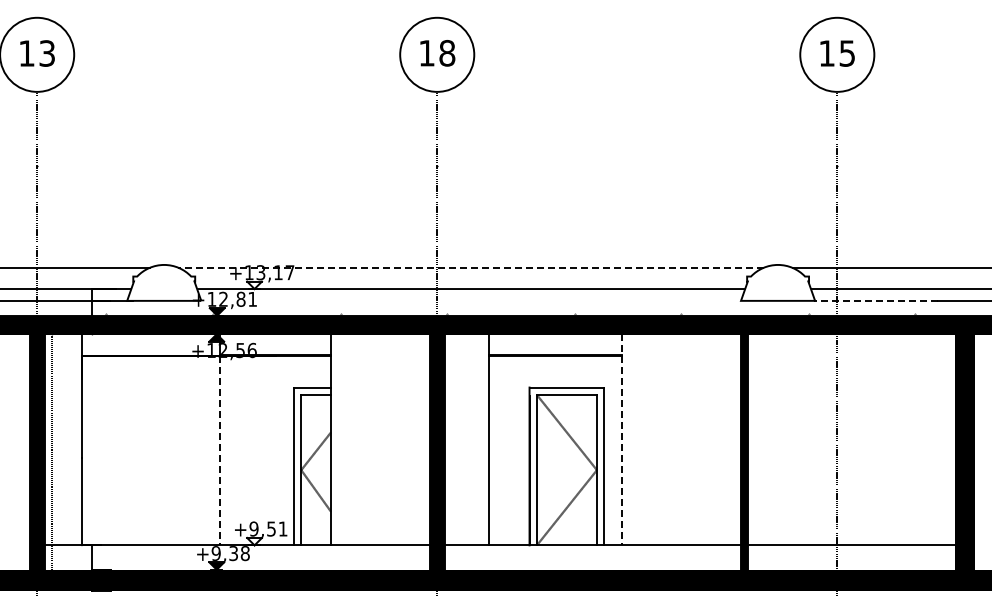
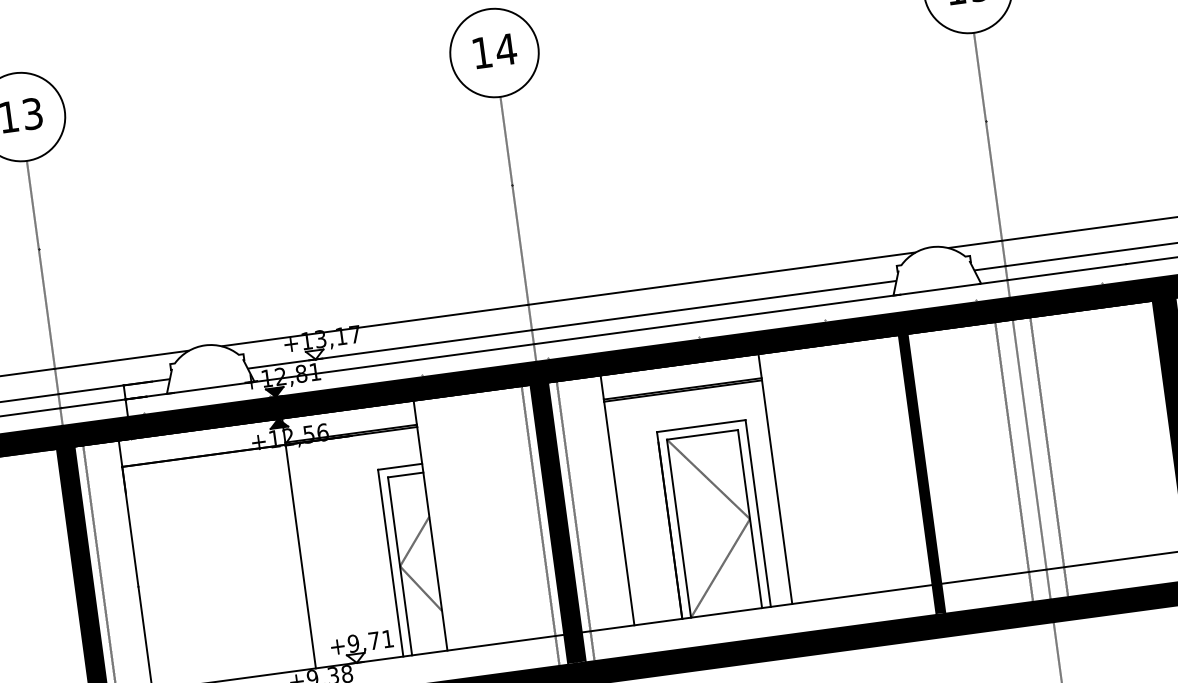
text: (446, 53) -> (505, 49), 18 -> 14
line: (470, 267) -> (567, 299), dashed -> solid
line: (470, 300) -> (573, 338), added
line: (875, 300) -> (1052, 273), dashed -> solid
line: (622, 439) -> (775, 478), dashed -> solid
line: (220, 451) -> (301, 557), dashed -> solid
line: (422, 451) -> (540, 524), added
line: (452, 451) -> (576, 520), added
line: (822, 451) -> (1014, 460), added
line: (852, 451) -> (1049, 456), added
text: (271, 528) -> (374, 640), +9,51 -> +9,71

